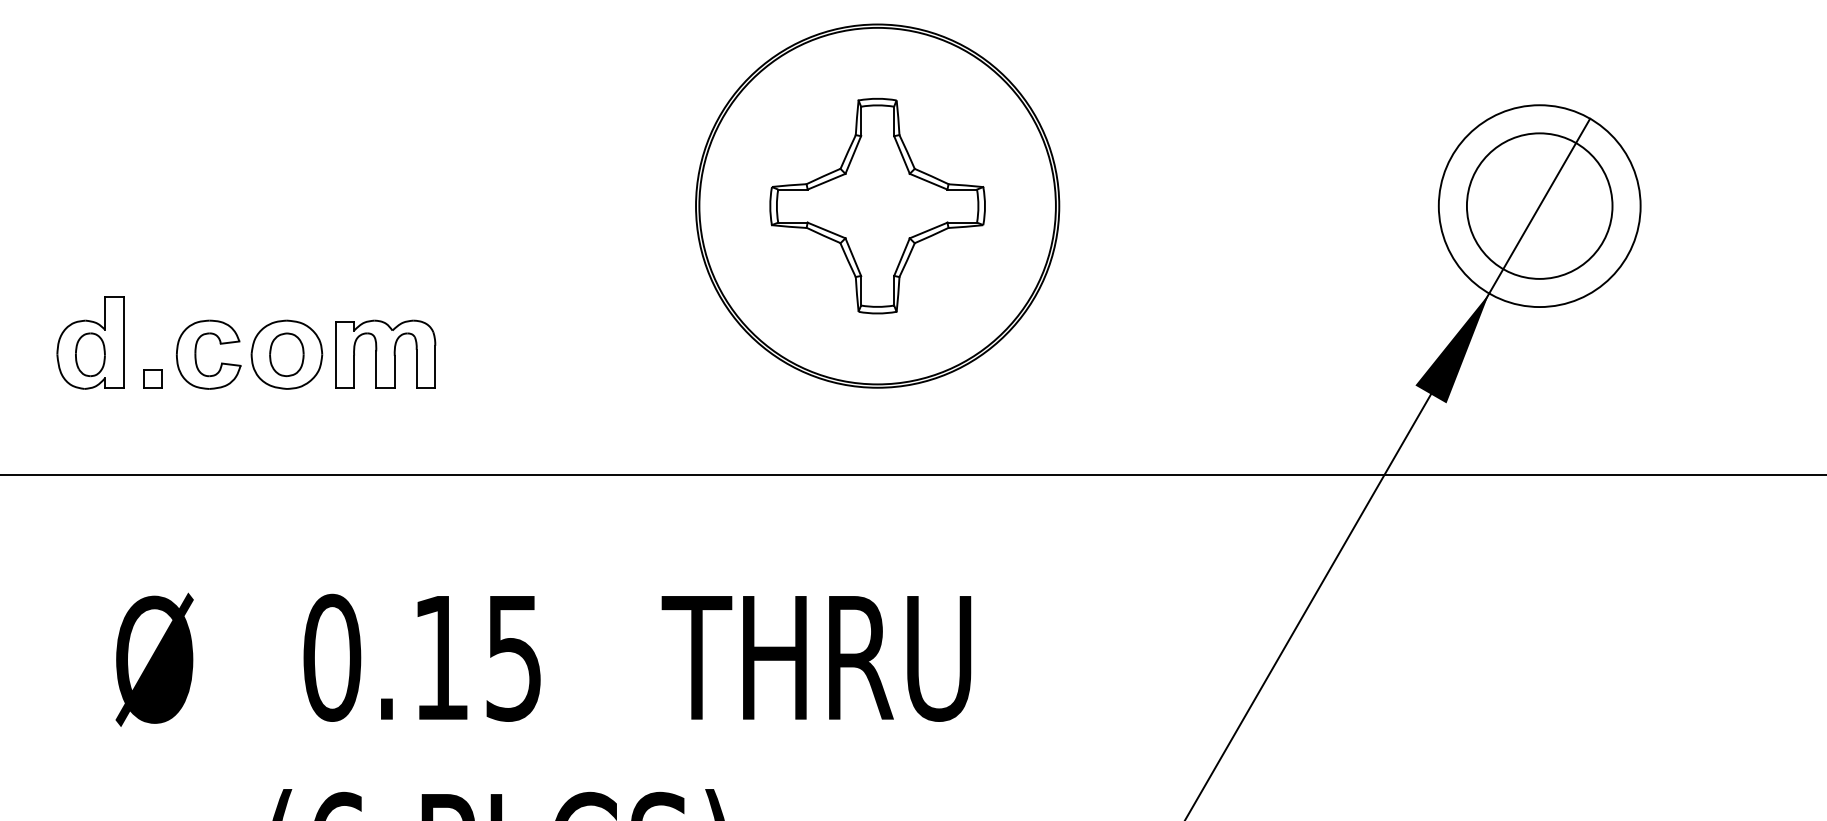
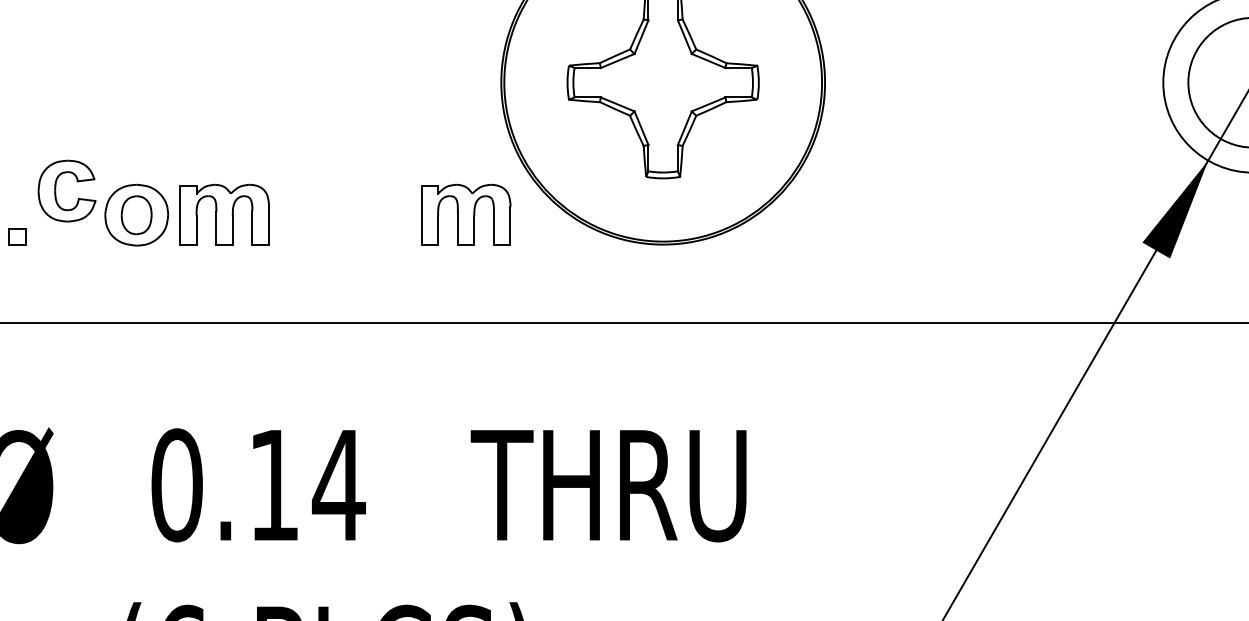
part: (656, 353) -> (466, 214), added
part: (196, 354) -> (56, 190), moved
text: (513, 658) -> (338, 485), 0.15 -> 0.14

